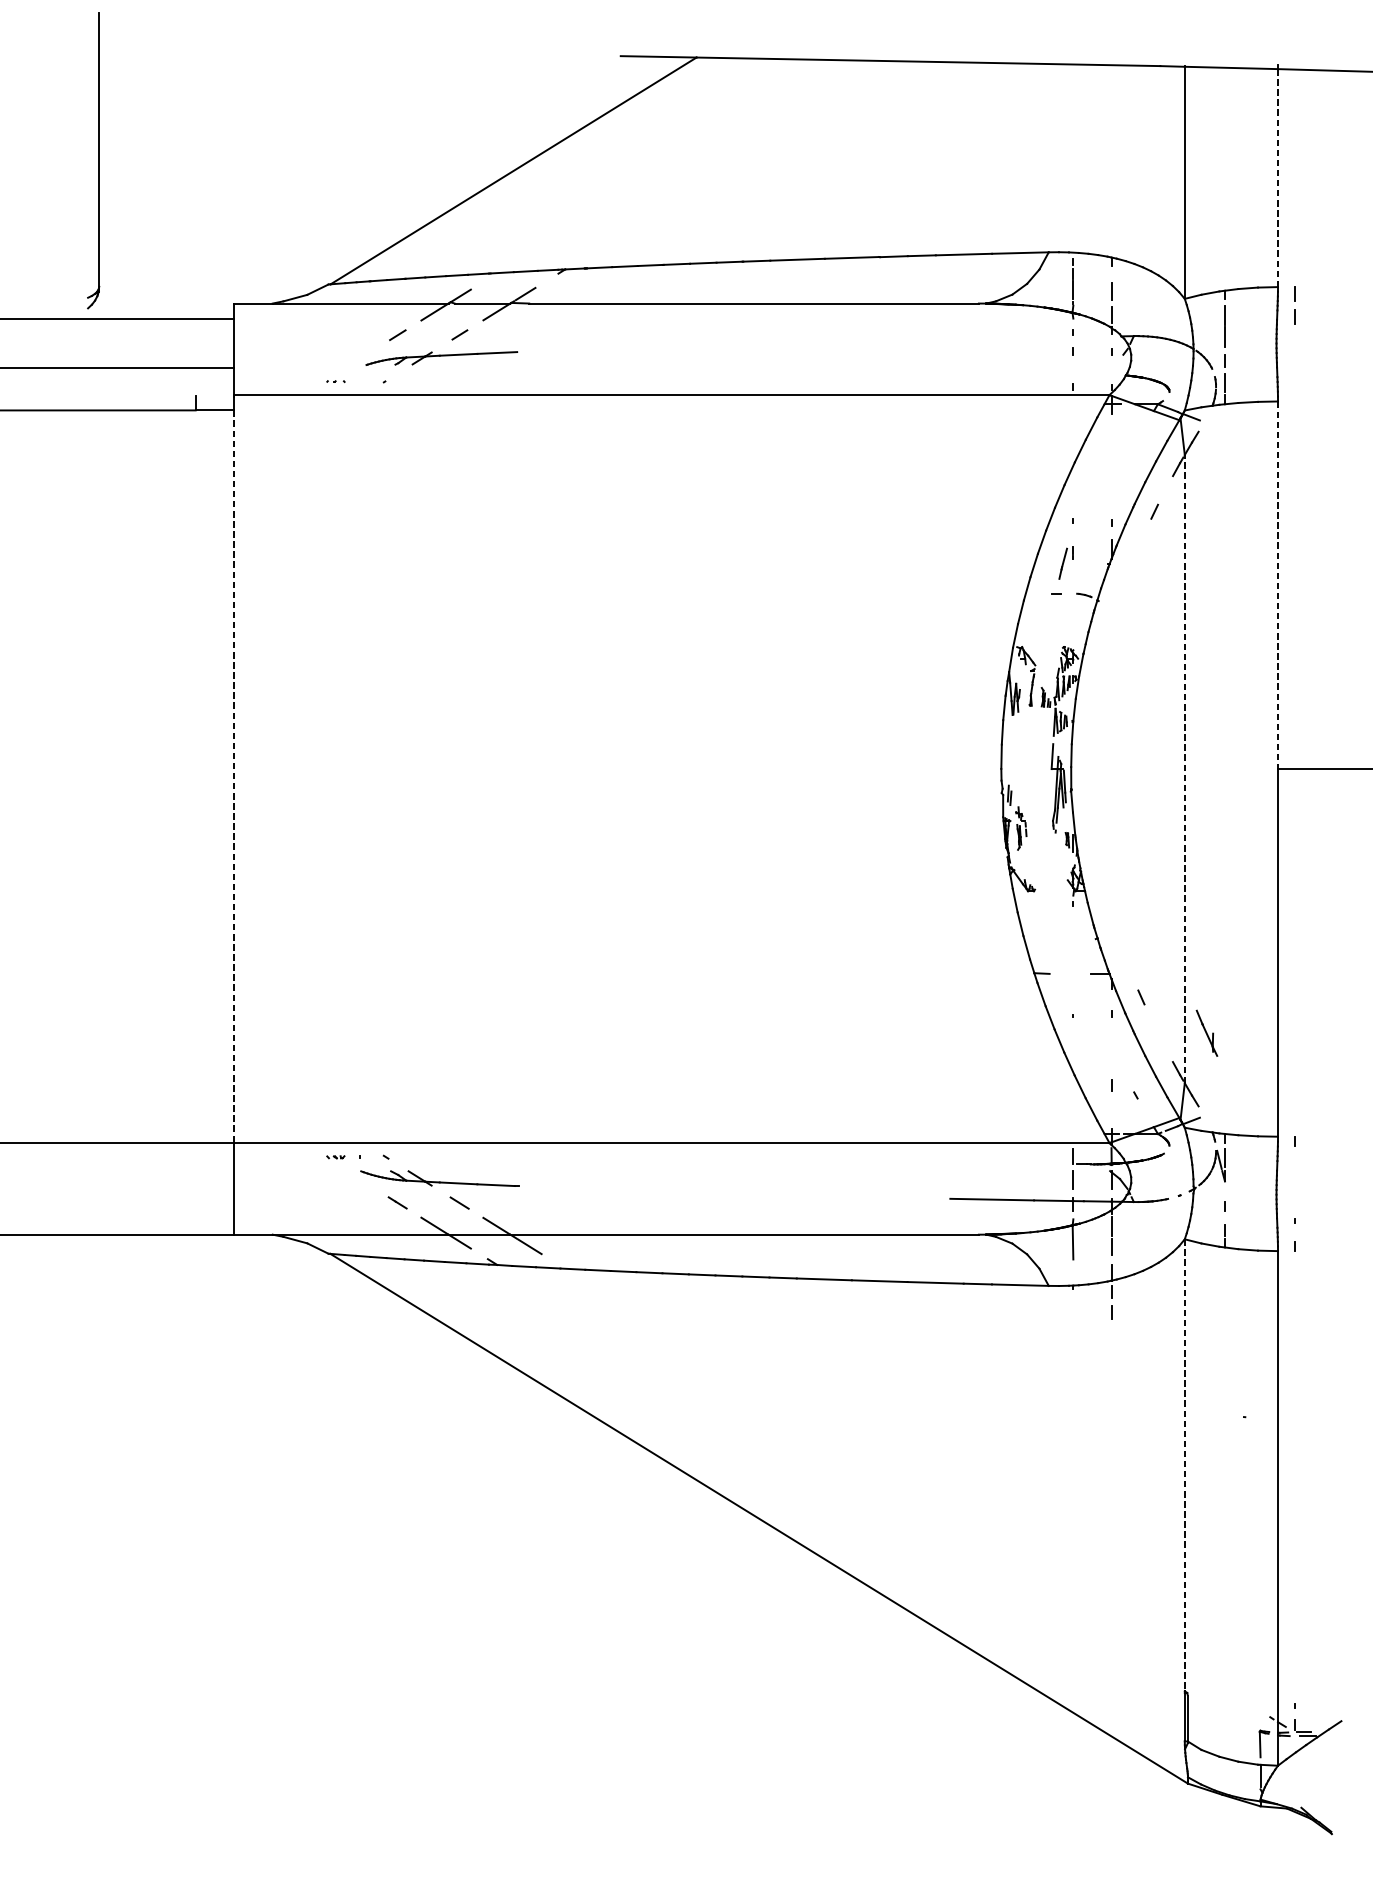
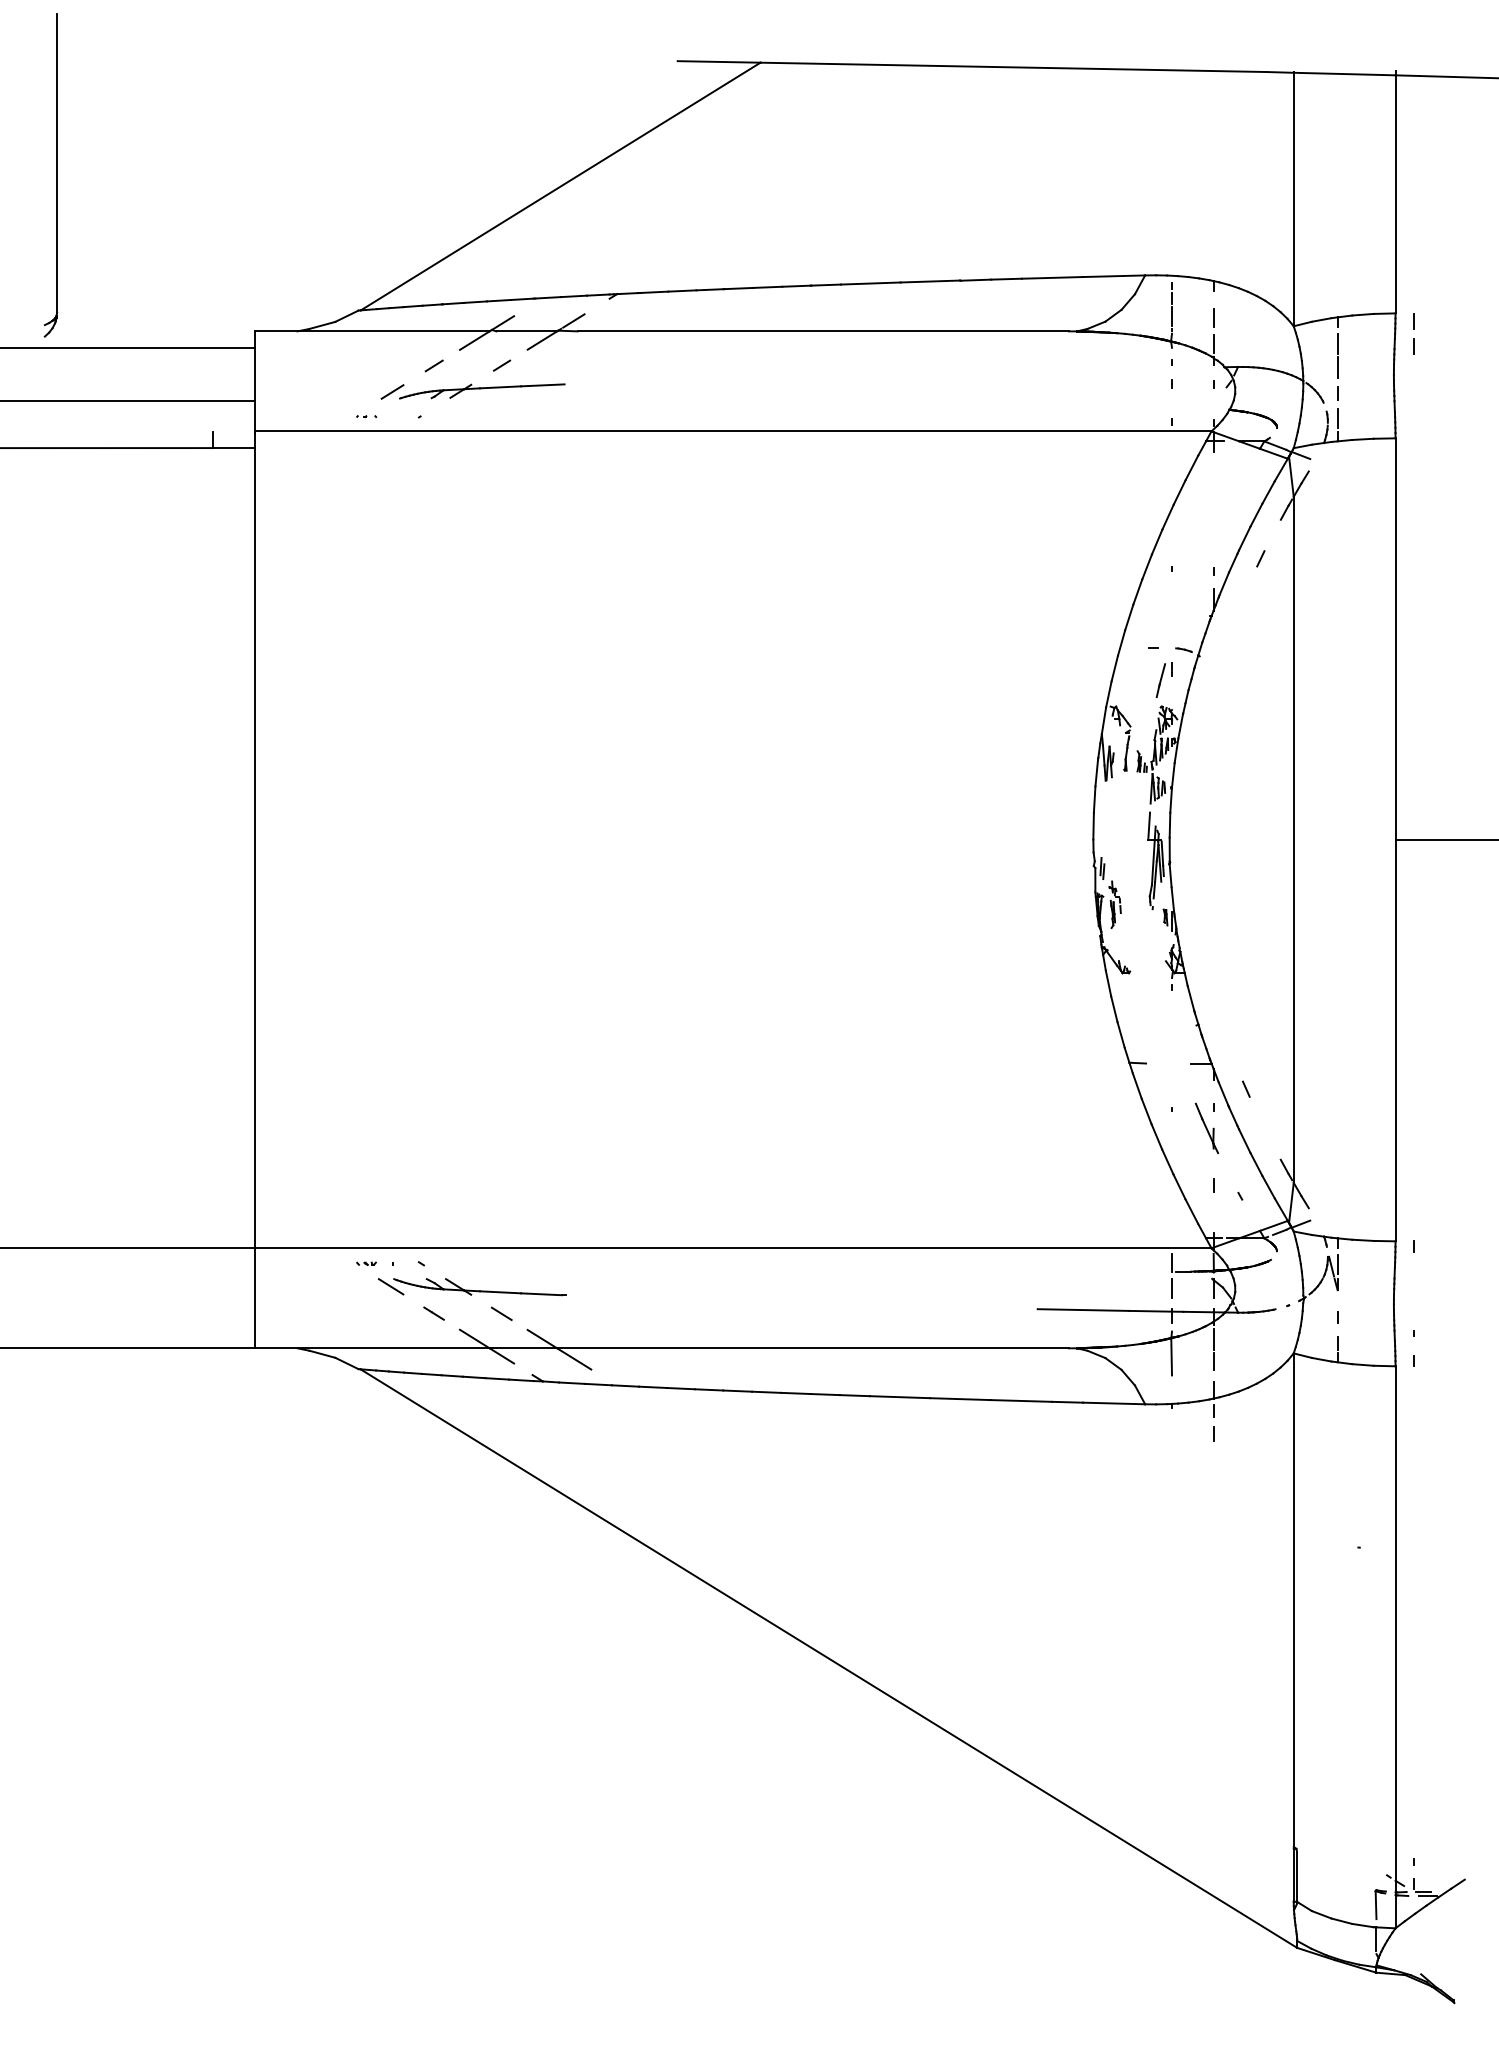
part: (93, 160) -> (50, 175), moved
line: (1277, 177) -> (1395, 193), dashed -> solid
line: (359, 358) -> (392, 391), added
part: (1065, 562) -> (1163, 679), moved
line: (1277, 585) -> (1395, 639), dashed -> solid
line: (1184, 768) -> (1293, 839), dashed -> solid
line: (234, 777) -> (255, 848), dashed -> solid
part: (1206, 1033) -> (1206, 1128), moved
line: (357, 1178) -> (390, 1286), added
line: (1184, 1465) -> (1293, 1600), dashed -> solid

